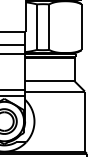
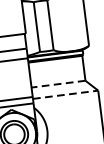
line: (49, 81) -> (58, 84), solid -> dashed
line: (55, 91) -> (66, 94), solid -> dashed

